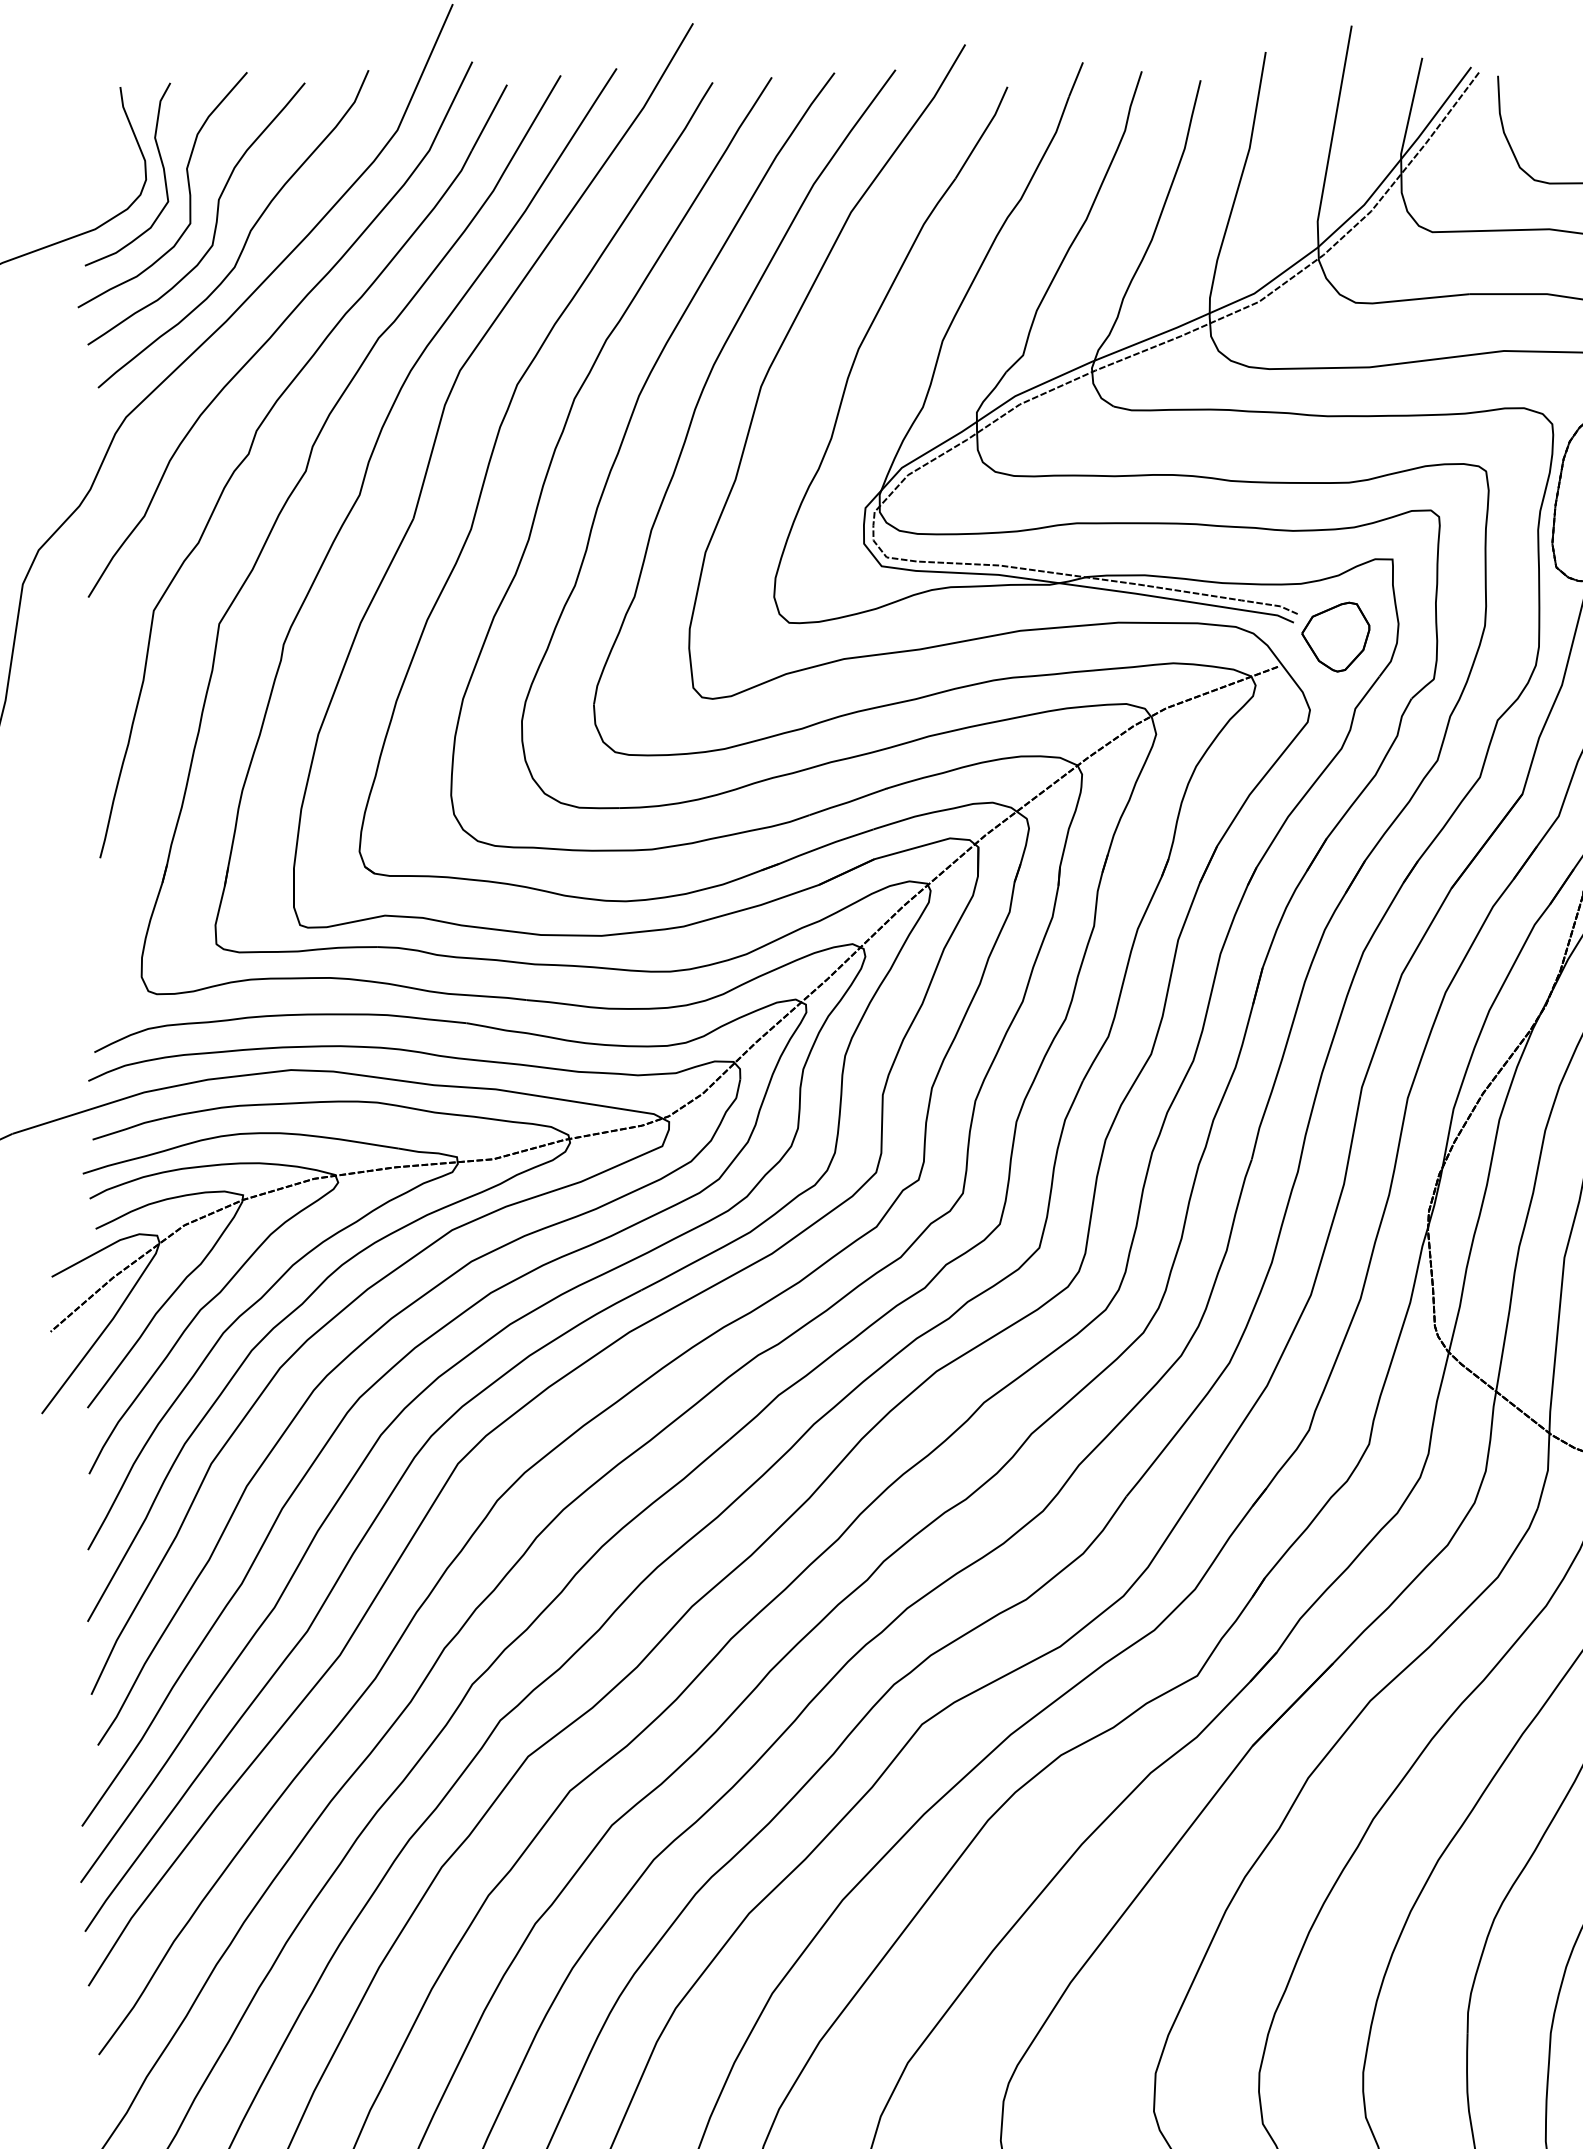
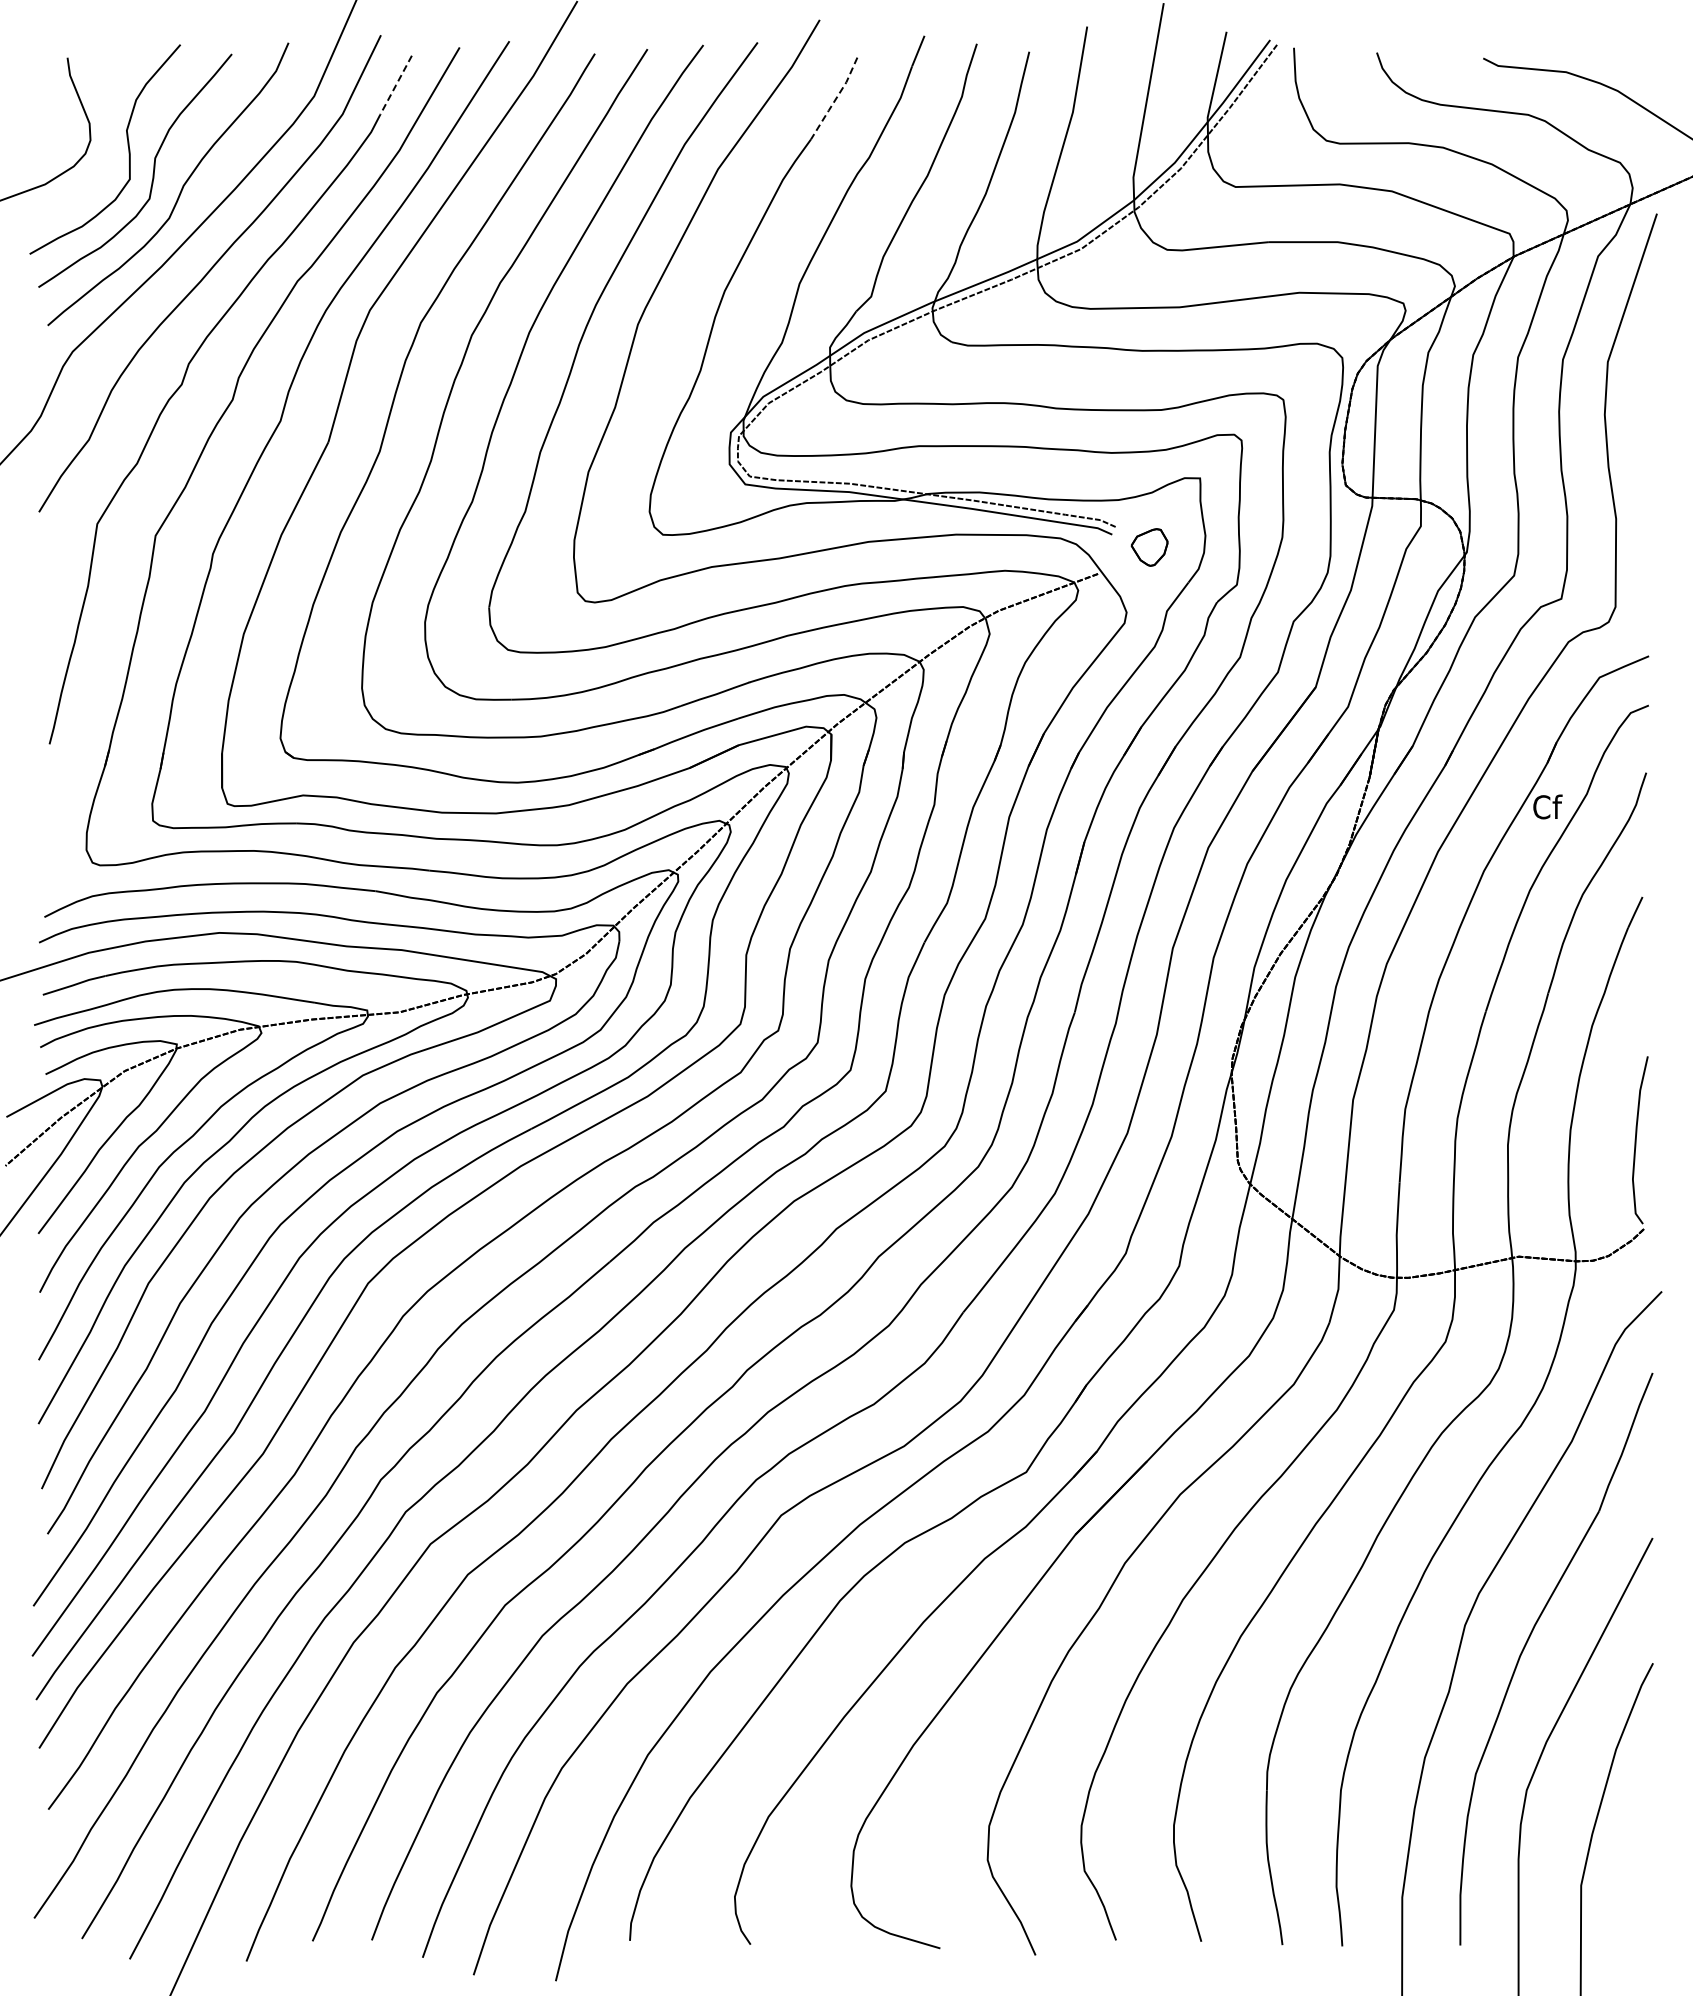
line: (489, 118) -> (396, 85), solid -> dashed
line: (984, 132) -> (836, 98), solid -> dashed
curve: (161, 166) -> (104, 128), removed
part: (1335, 637) -> (1149, 547), size x0.6

